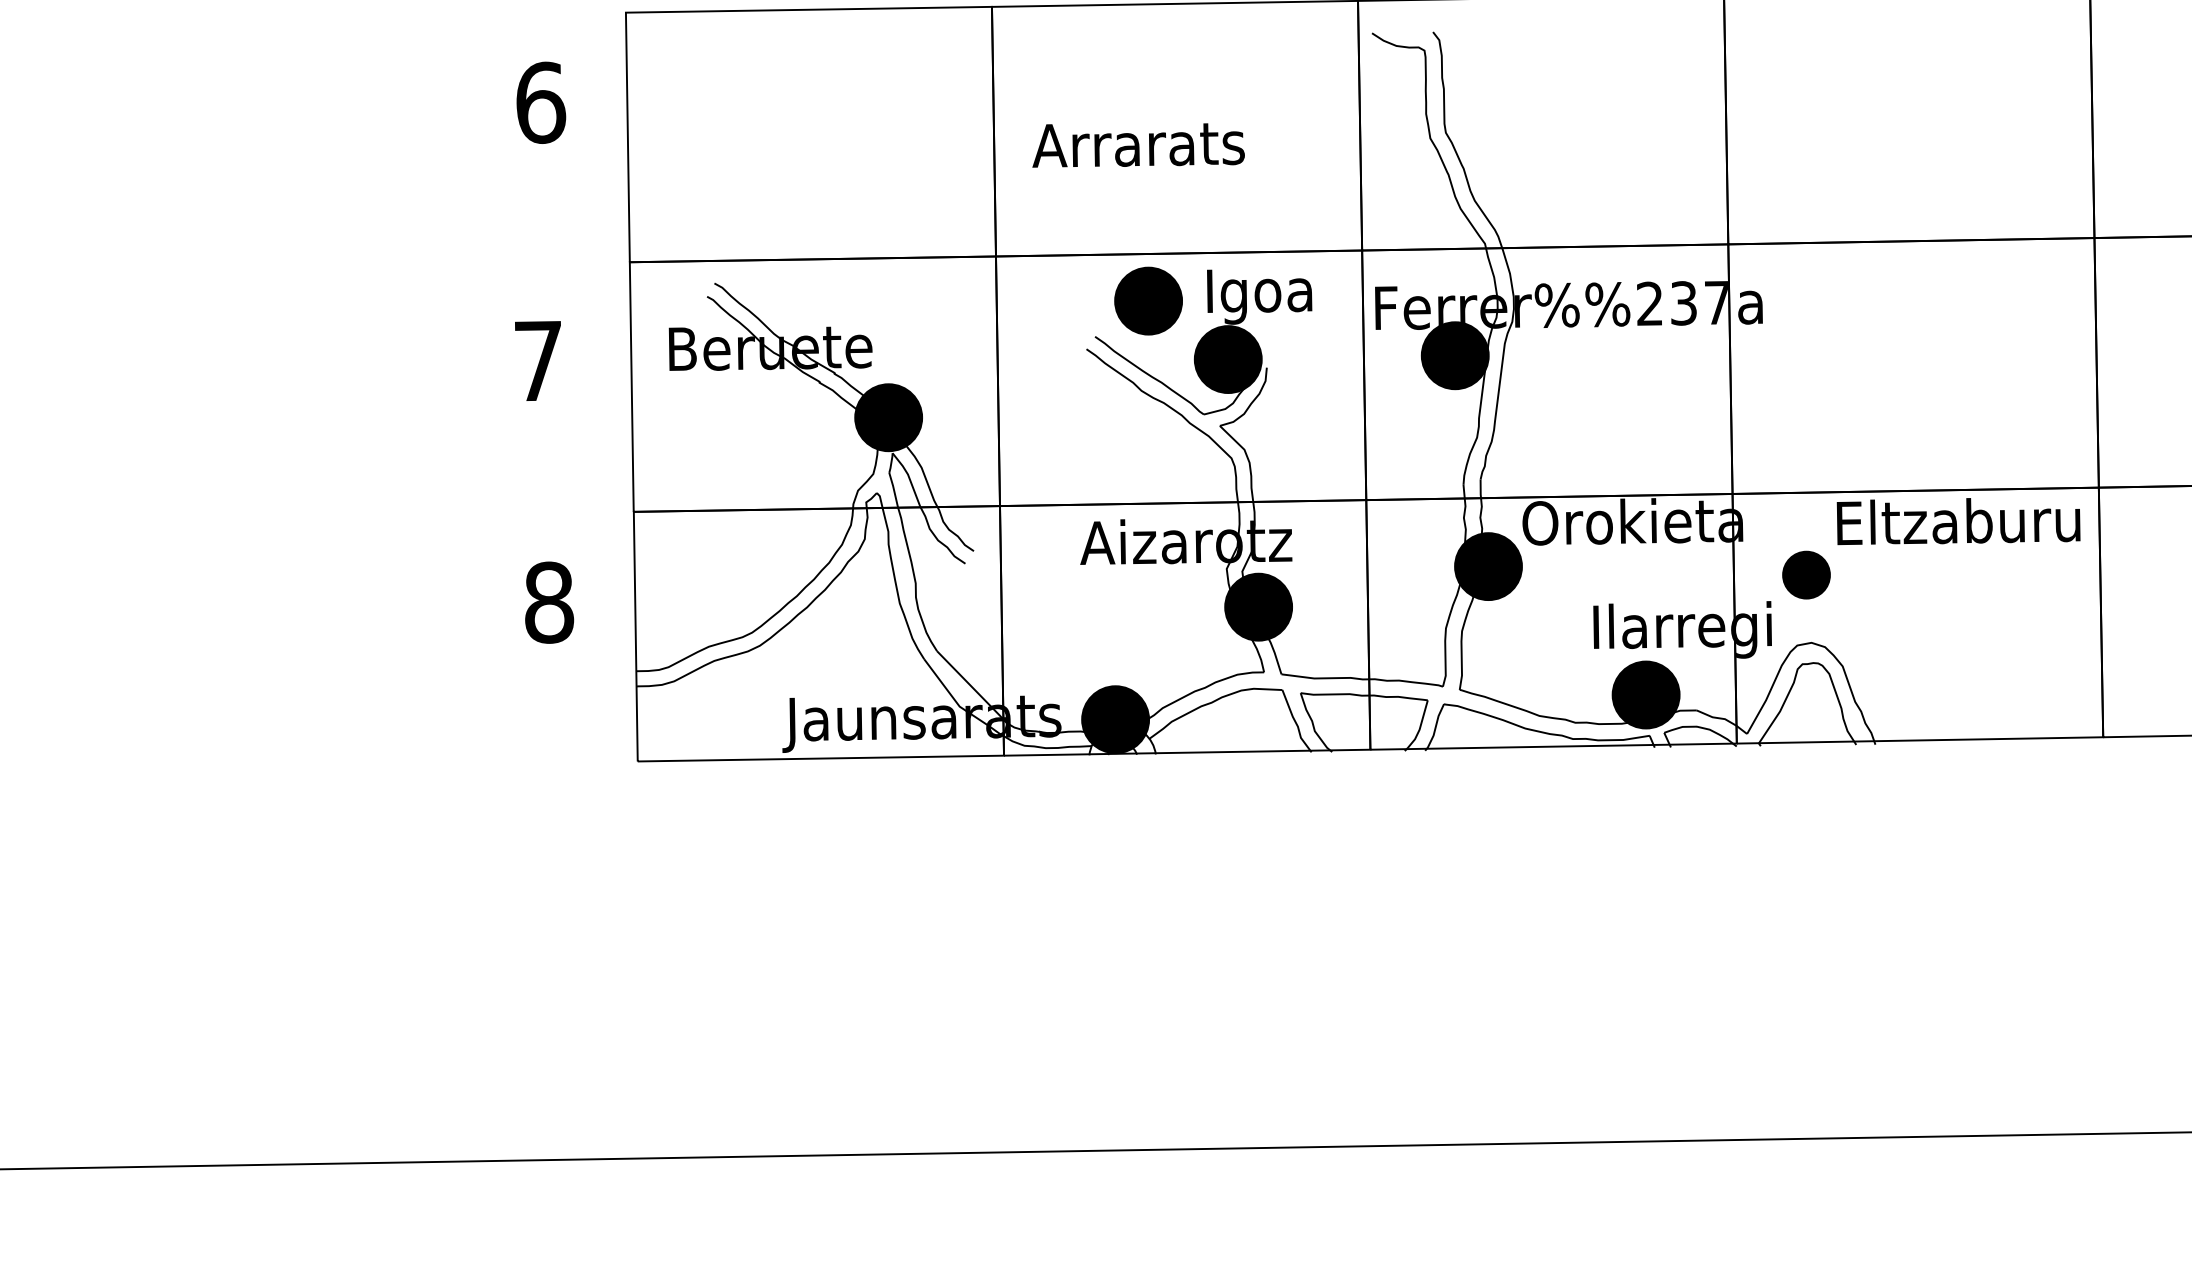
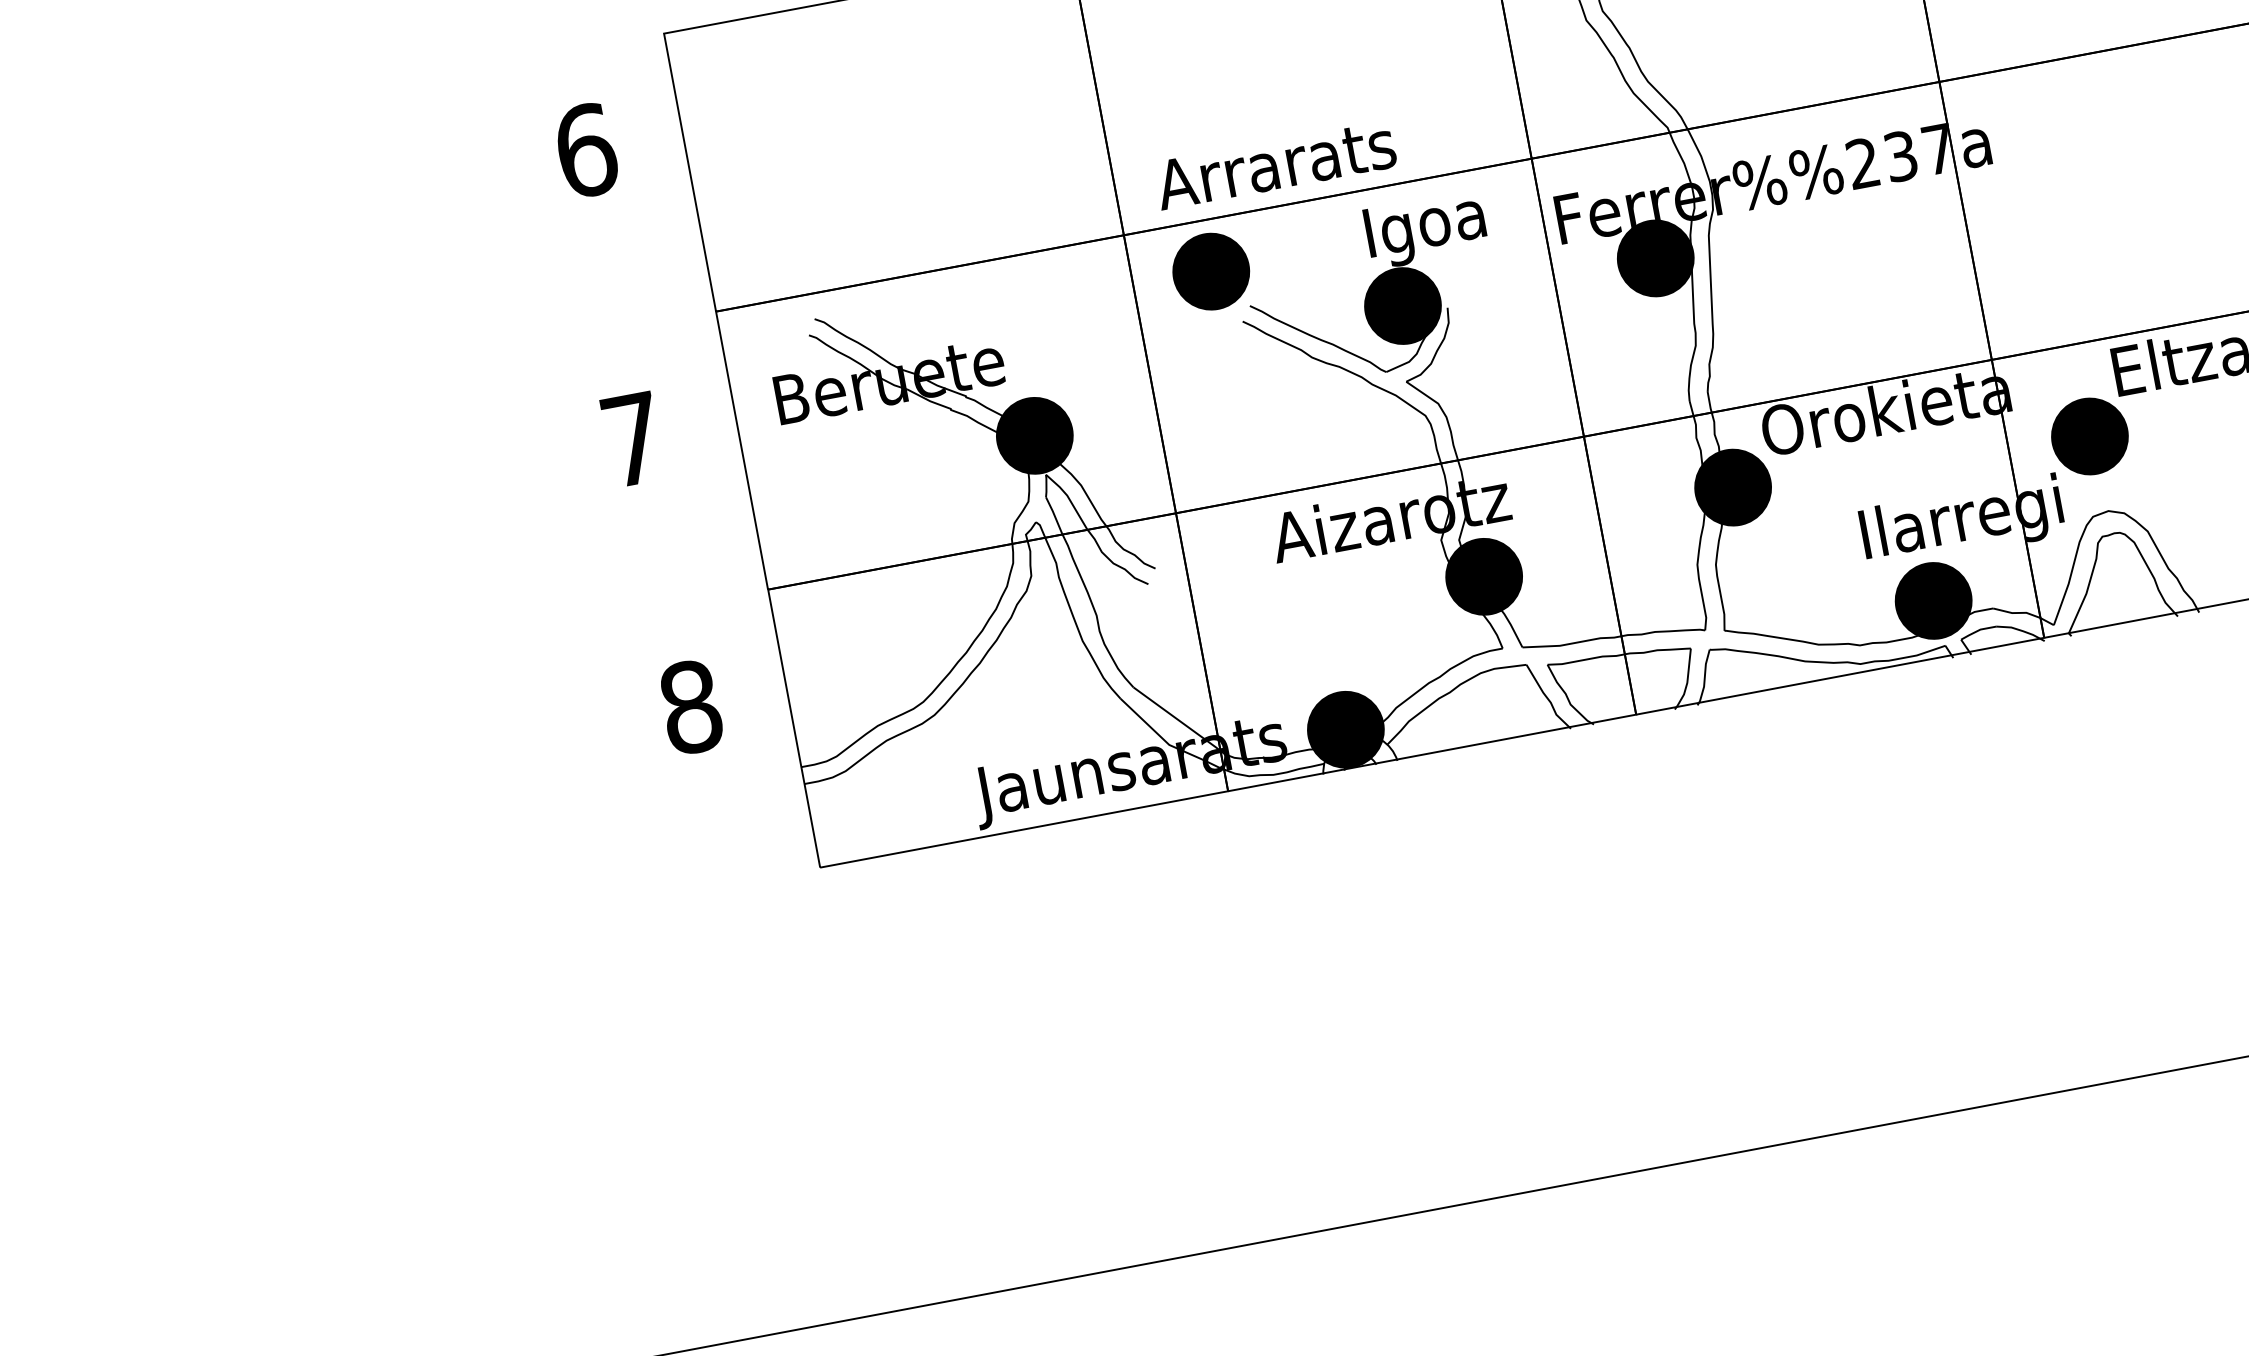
text: (1138, 145) -> (1275, 165), moved
part: (1148, 300) -> (1211, 270), moved
part: (1806, 574) -> (2089, 435), size x1.43

